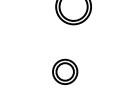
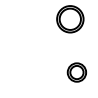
part: (64, 71) -> (76, 72), moved

